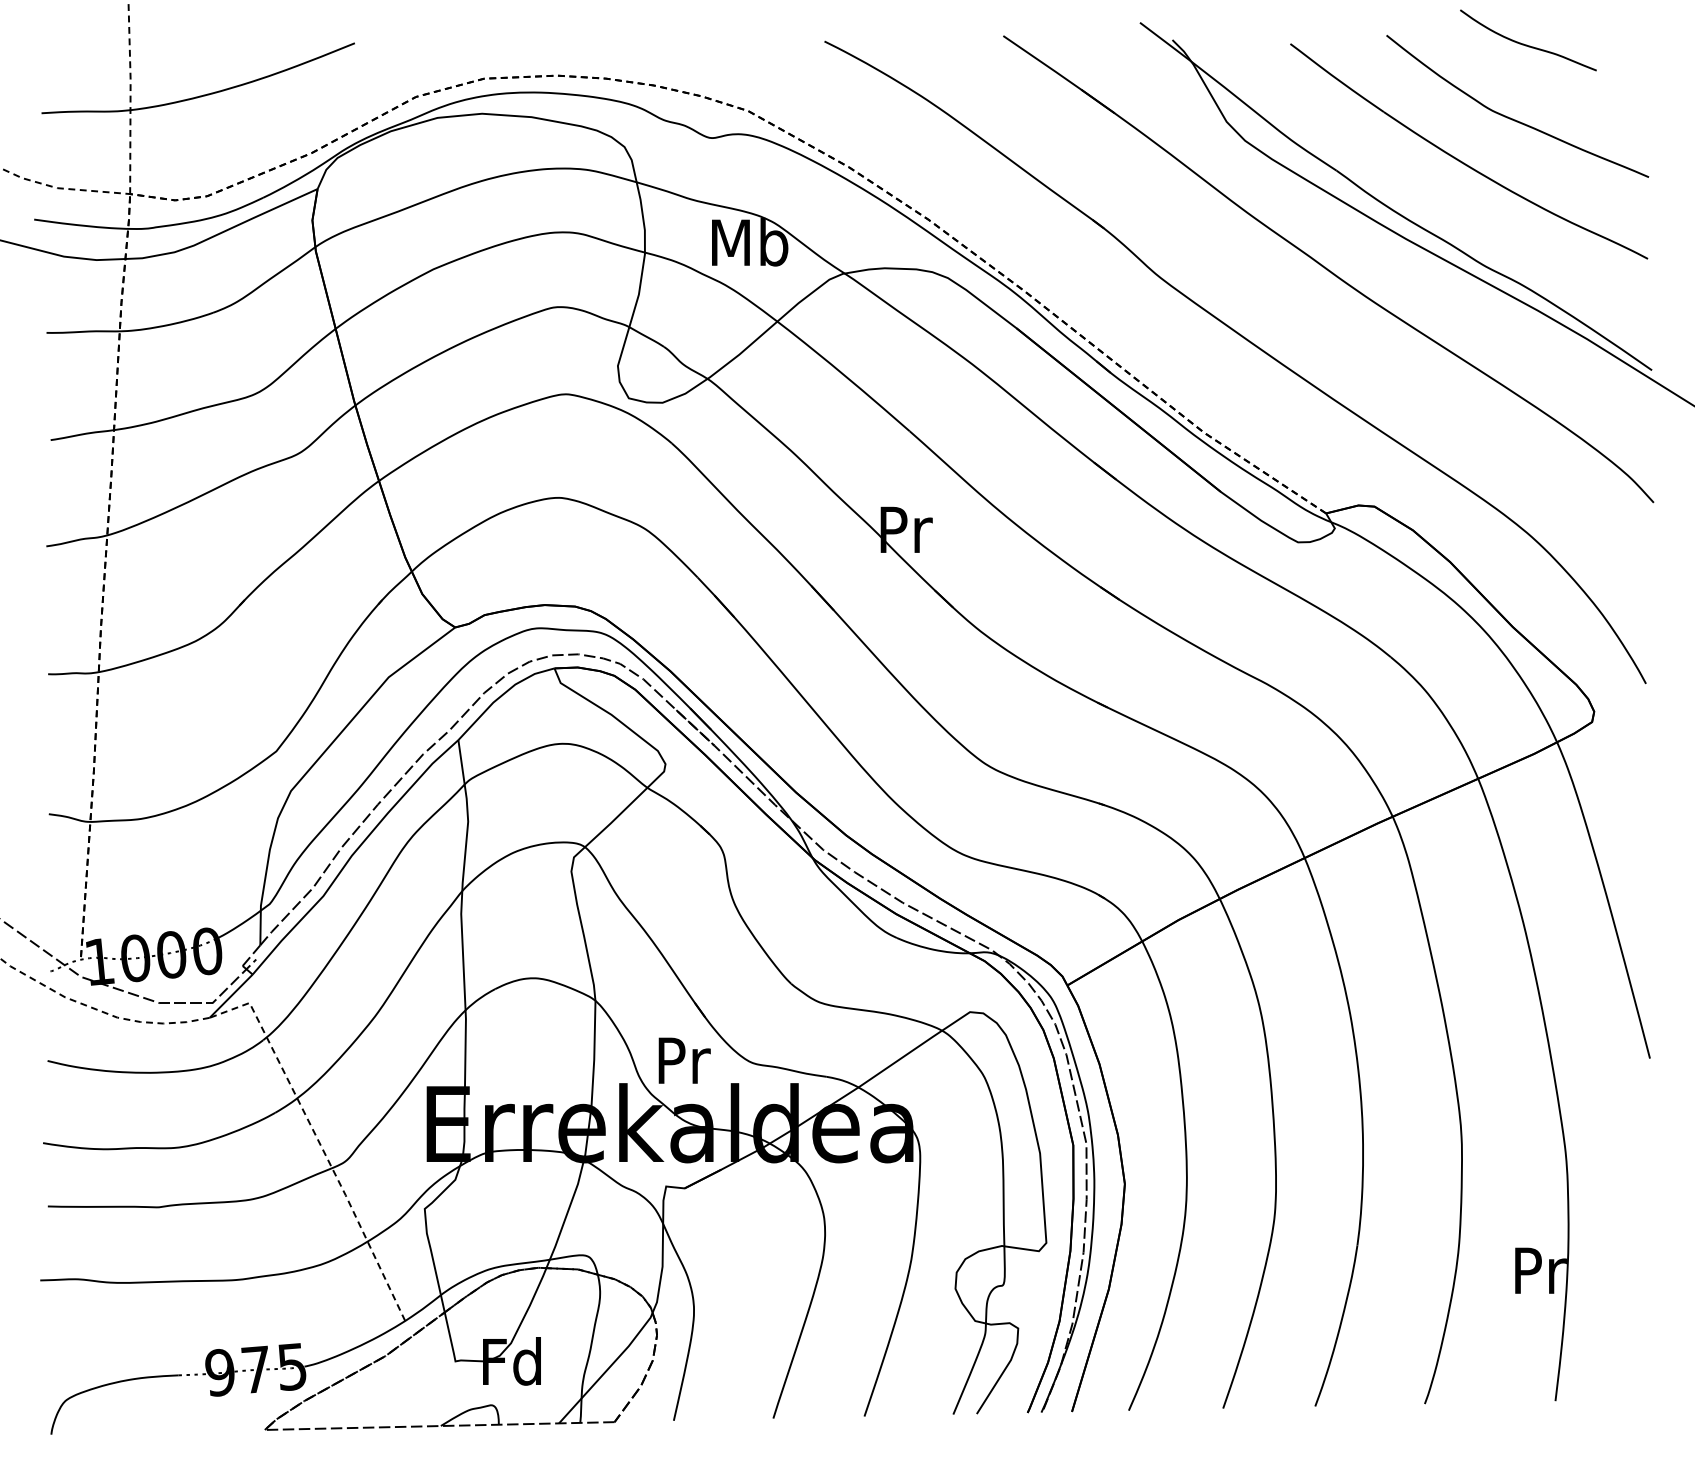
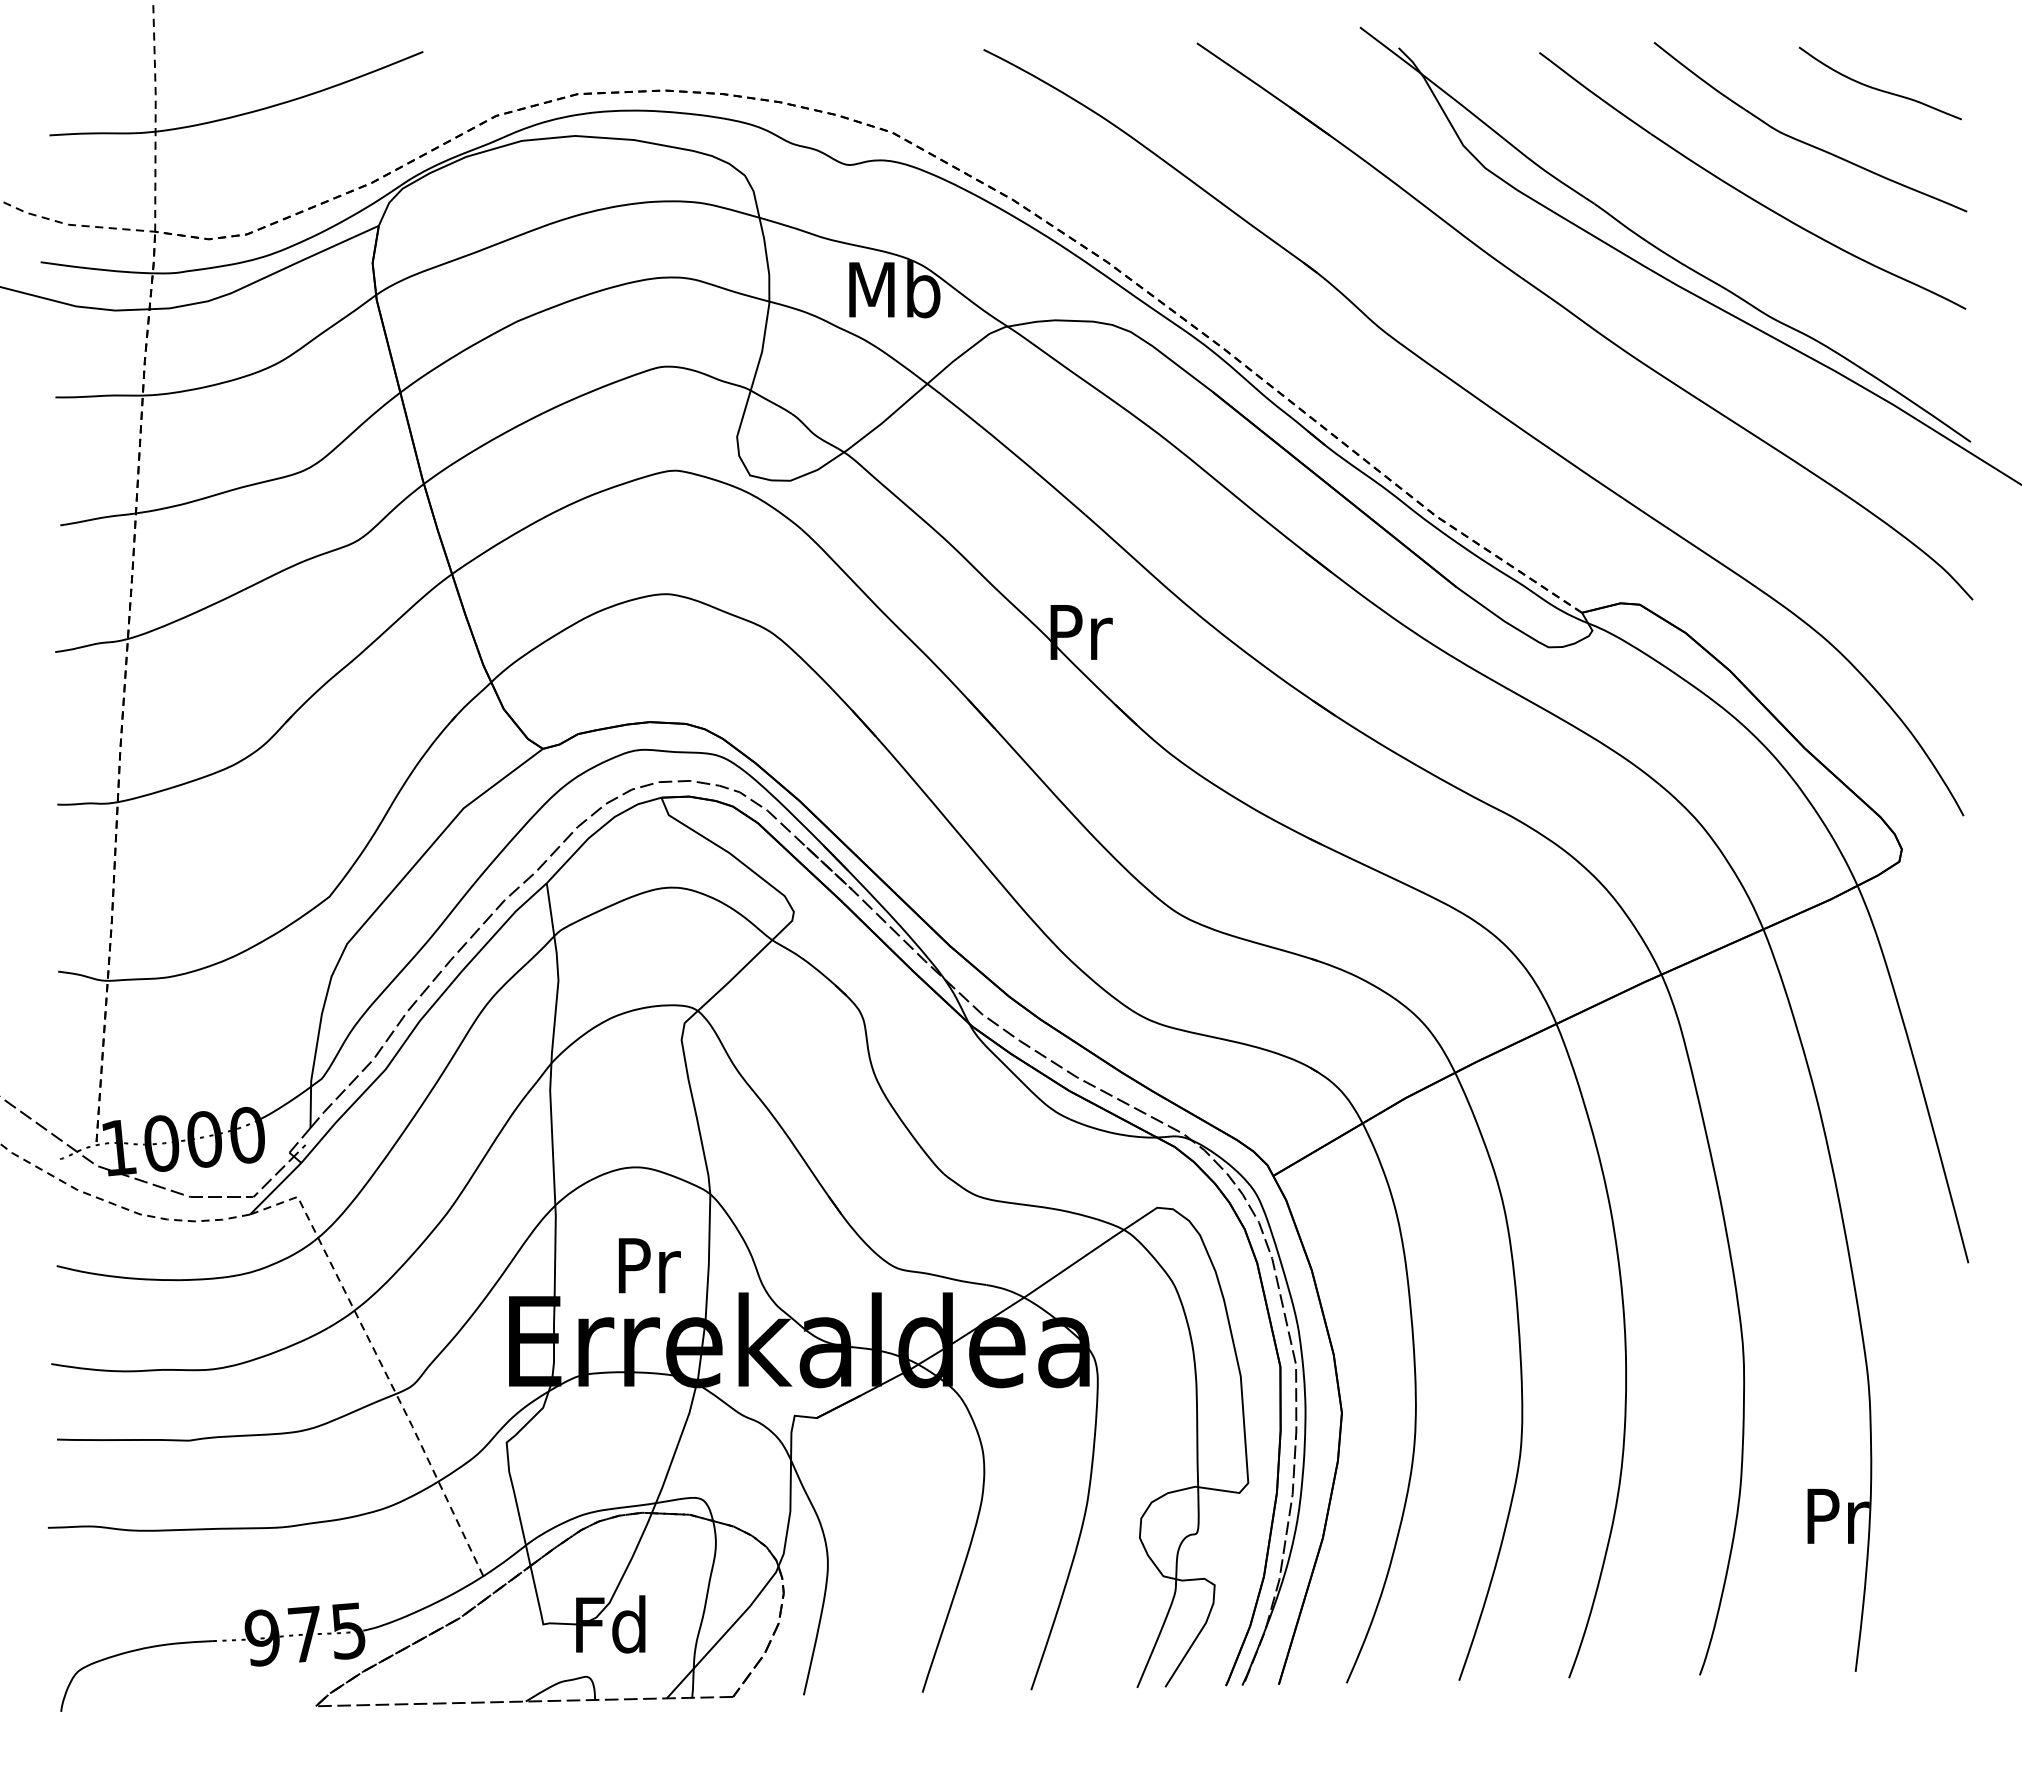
curve: (1526, 44) -> (1878, 88), moved
text: (684, 1060) -> (649, 1265), moved

